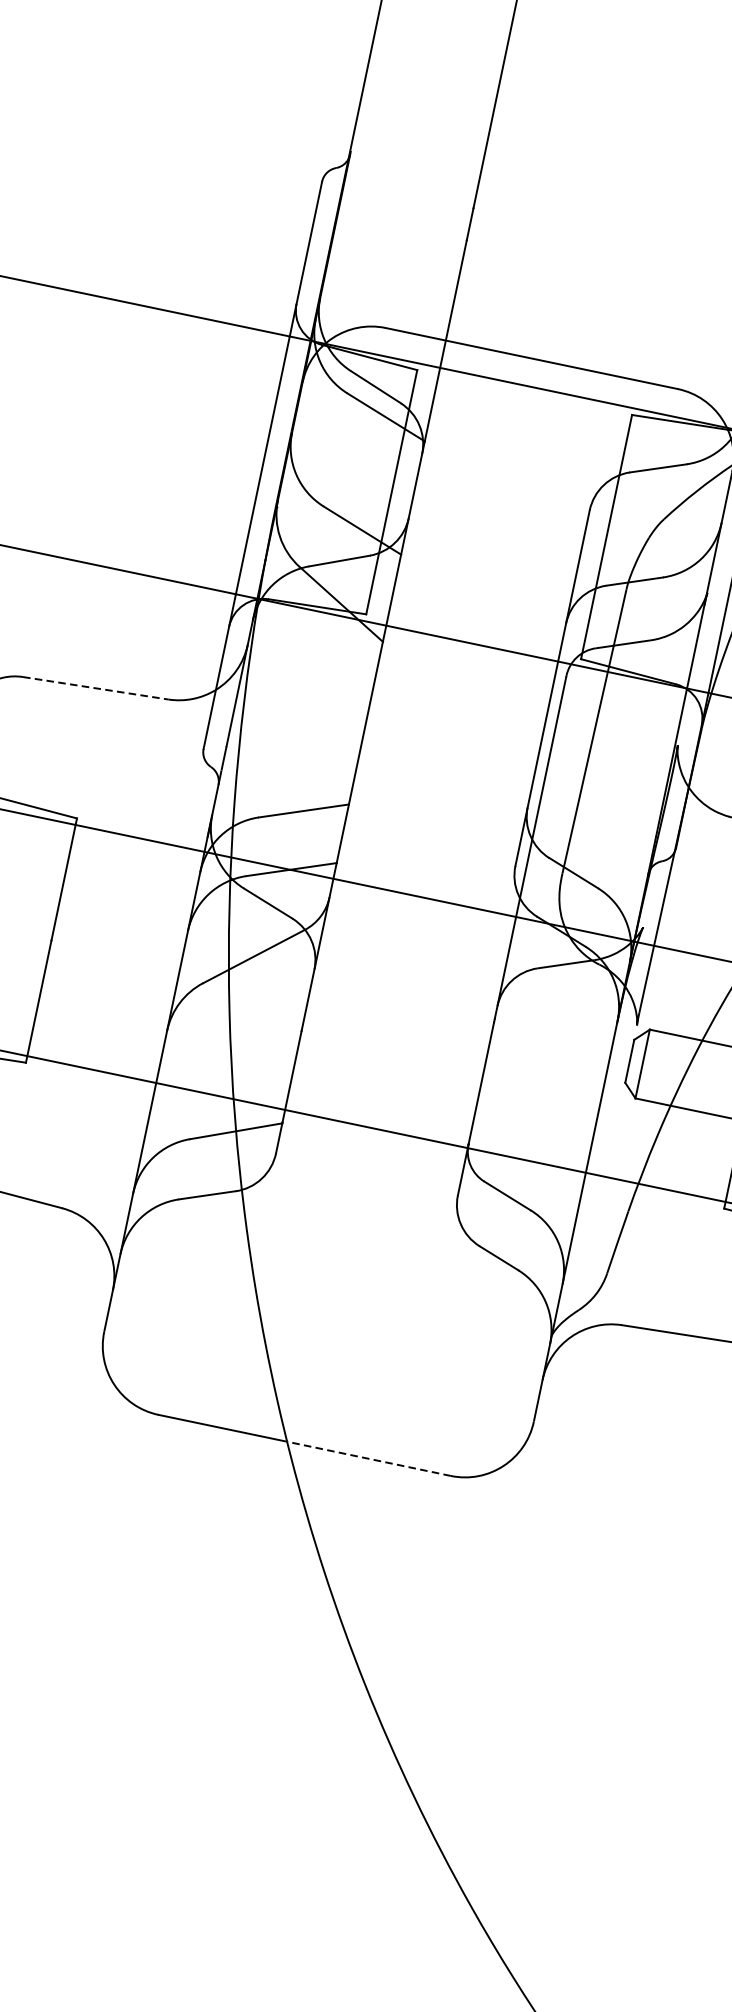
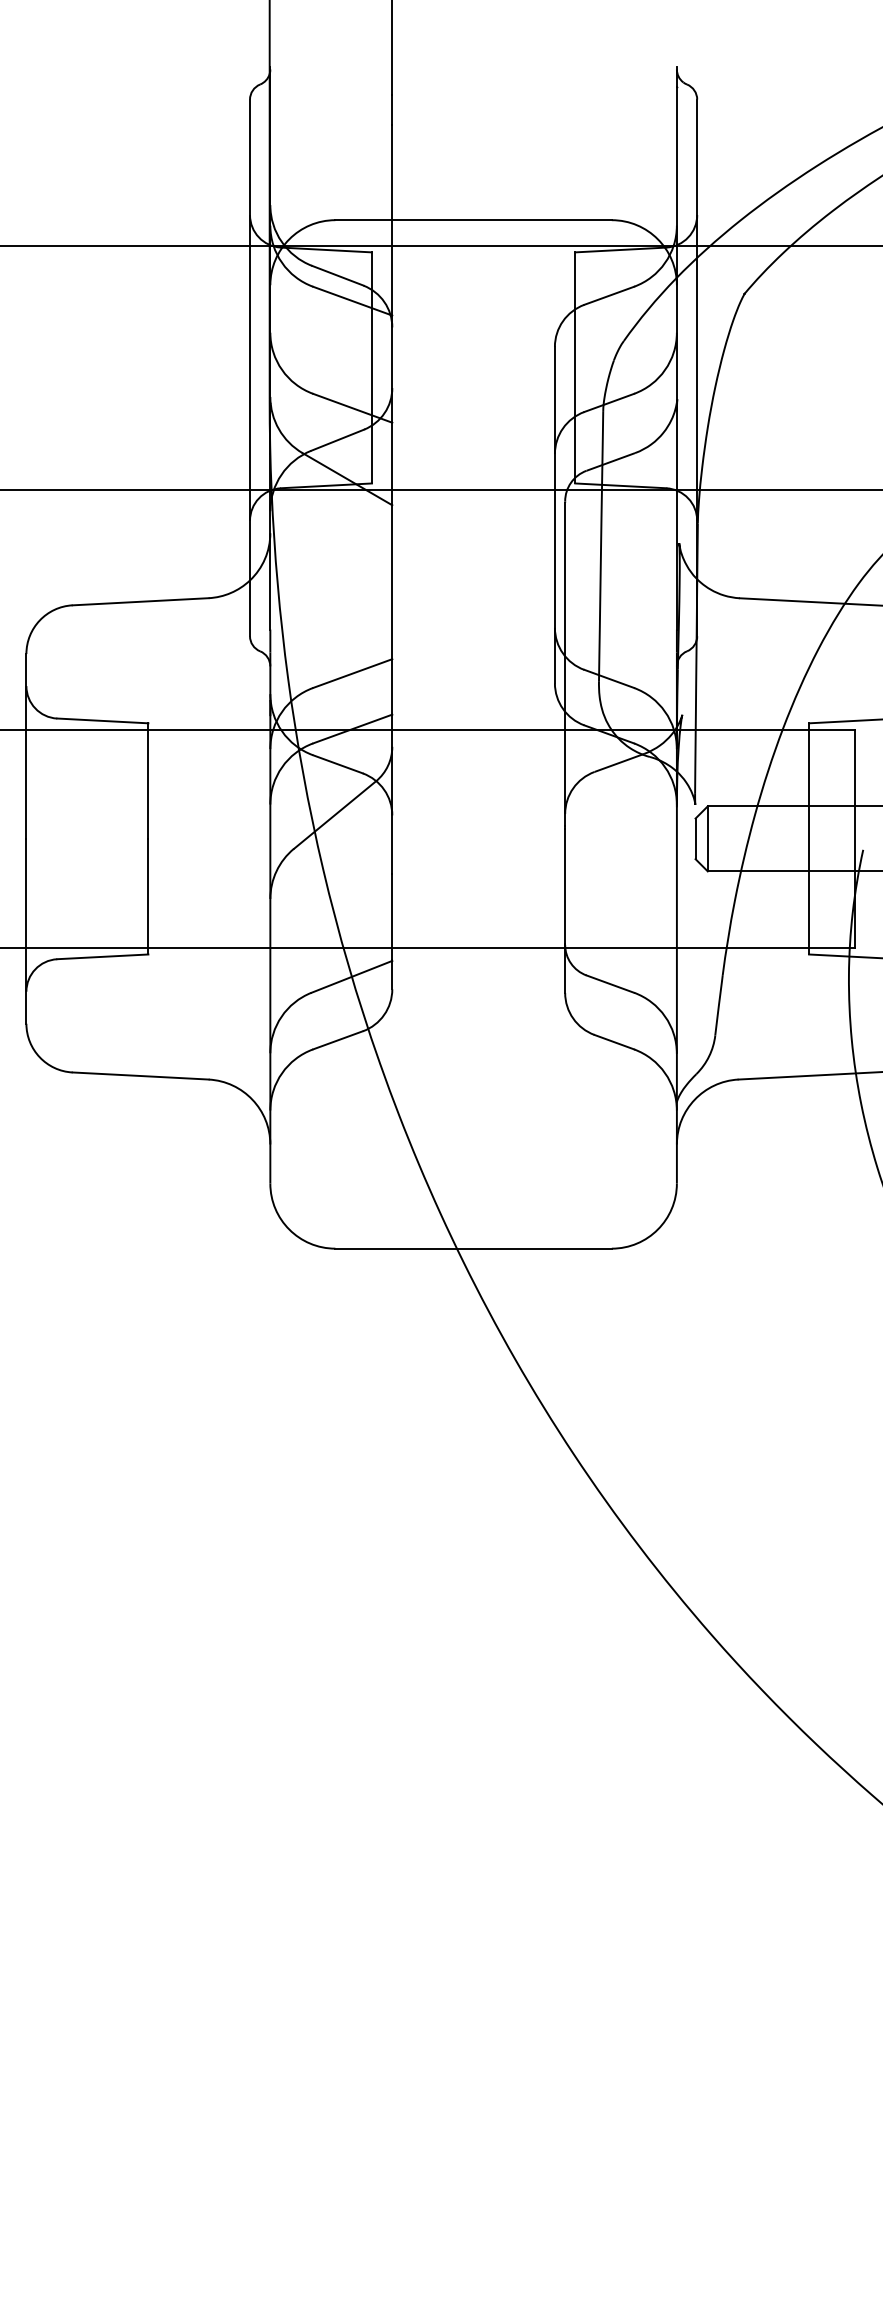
line: (96, 688) -> (141, 601), dashed -> solid
line: (368, 1458) -> (533, 1248), dashed -> solid

